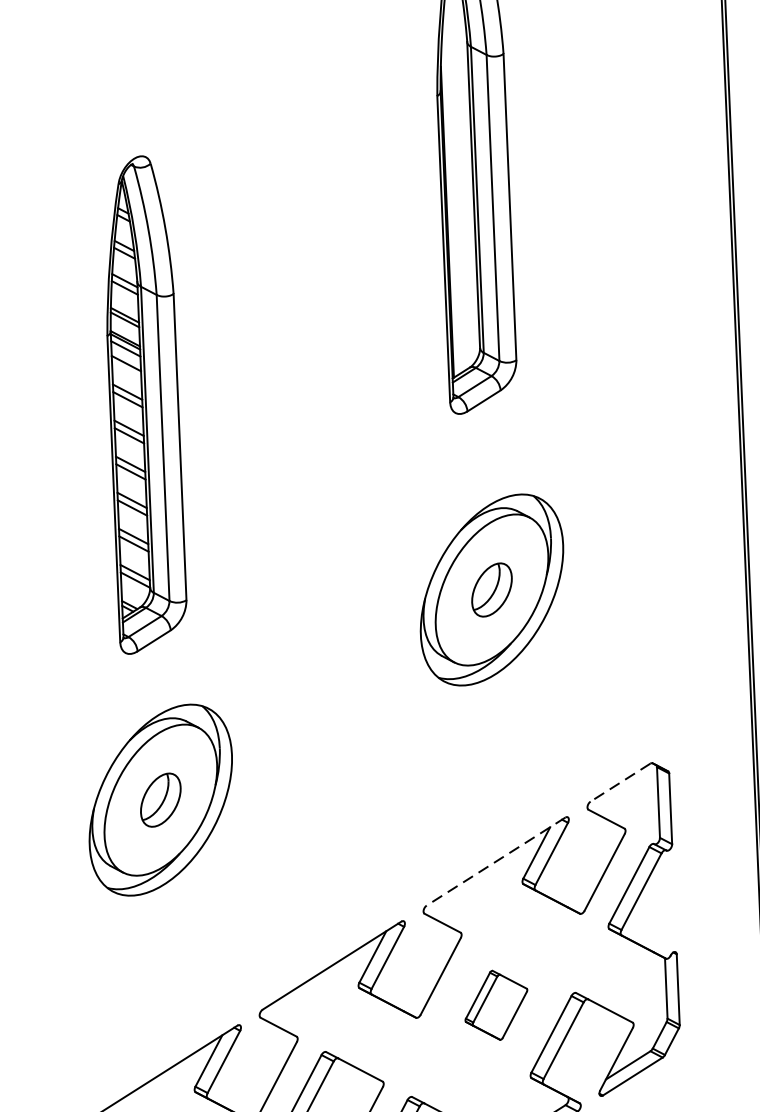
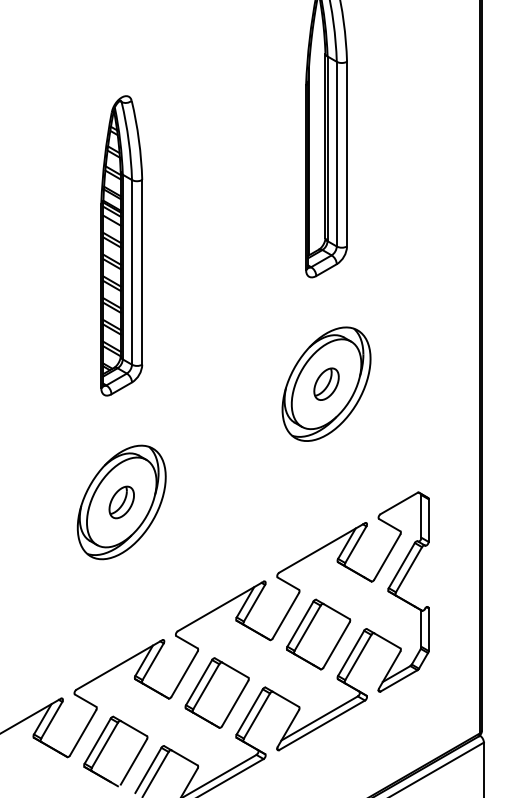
part: (143, 404) -> (121, 245), moved
line: (619, 782) -> (398, 503), dashed -> solid
line: (496, 860) -> (322, 547), dashed -> solid
part: (496, 1005) -> (318, 634), size x1.67

